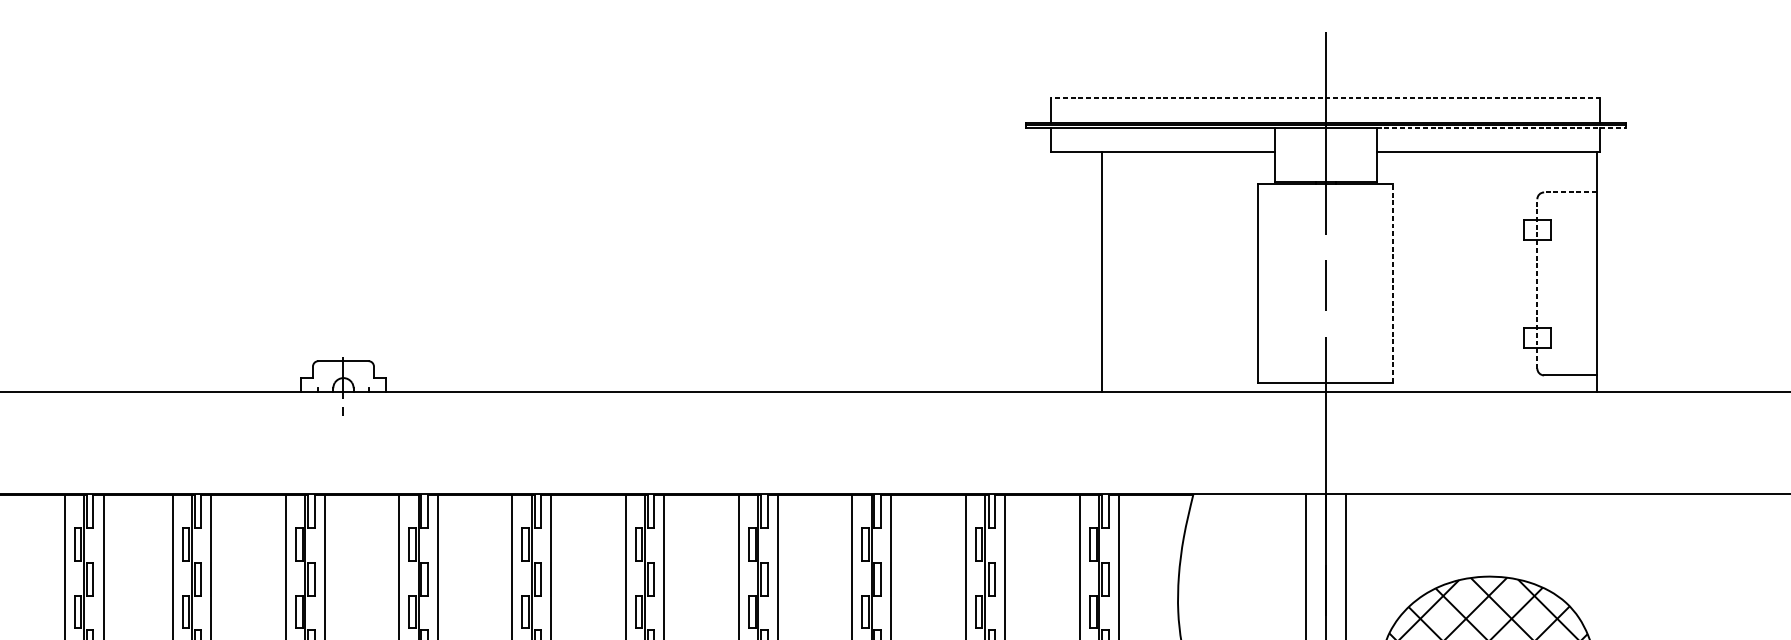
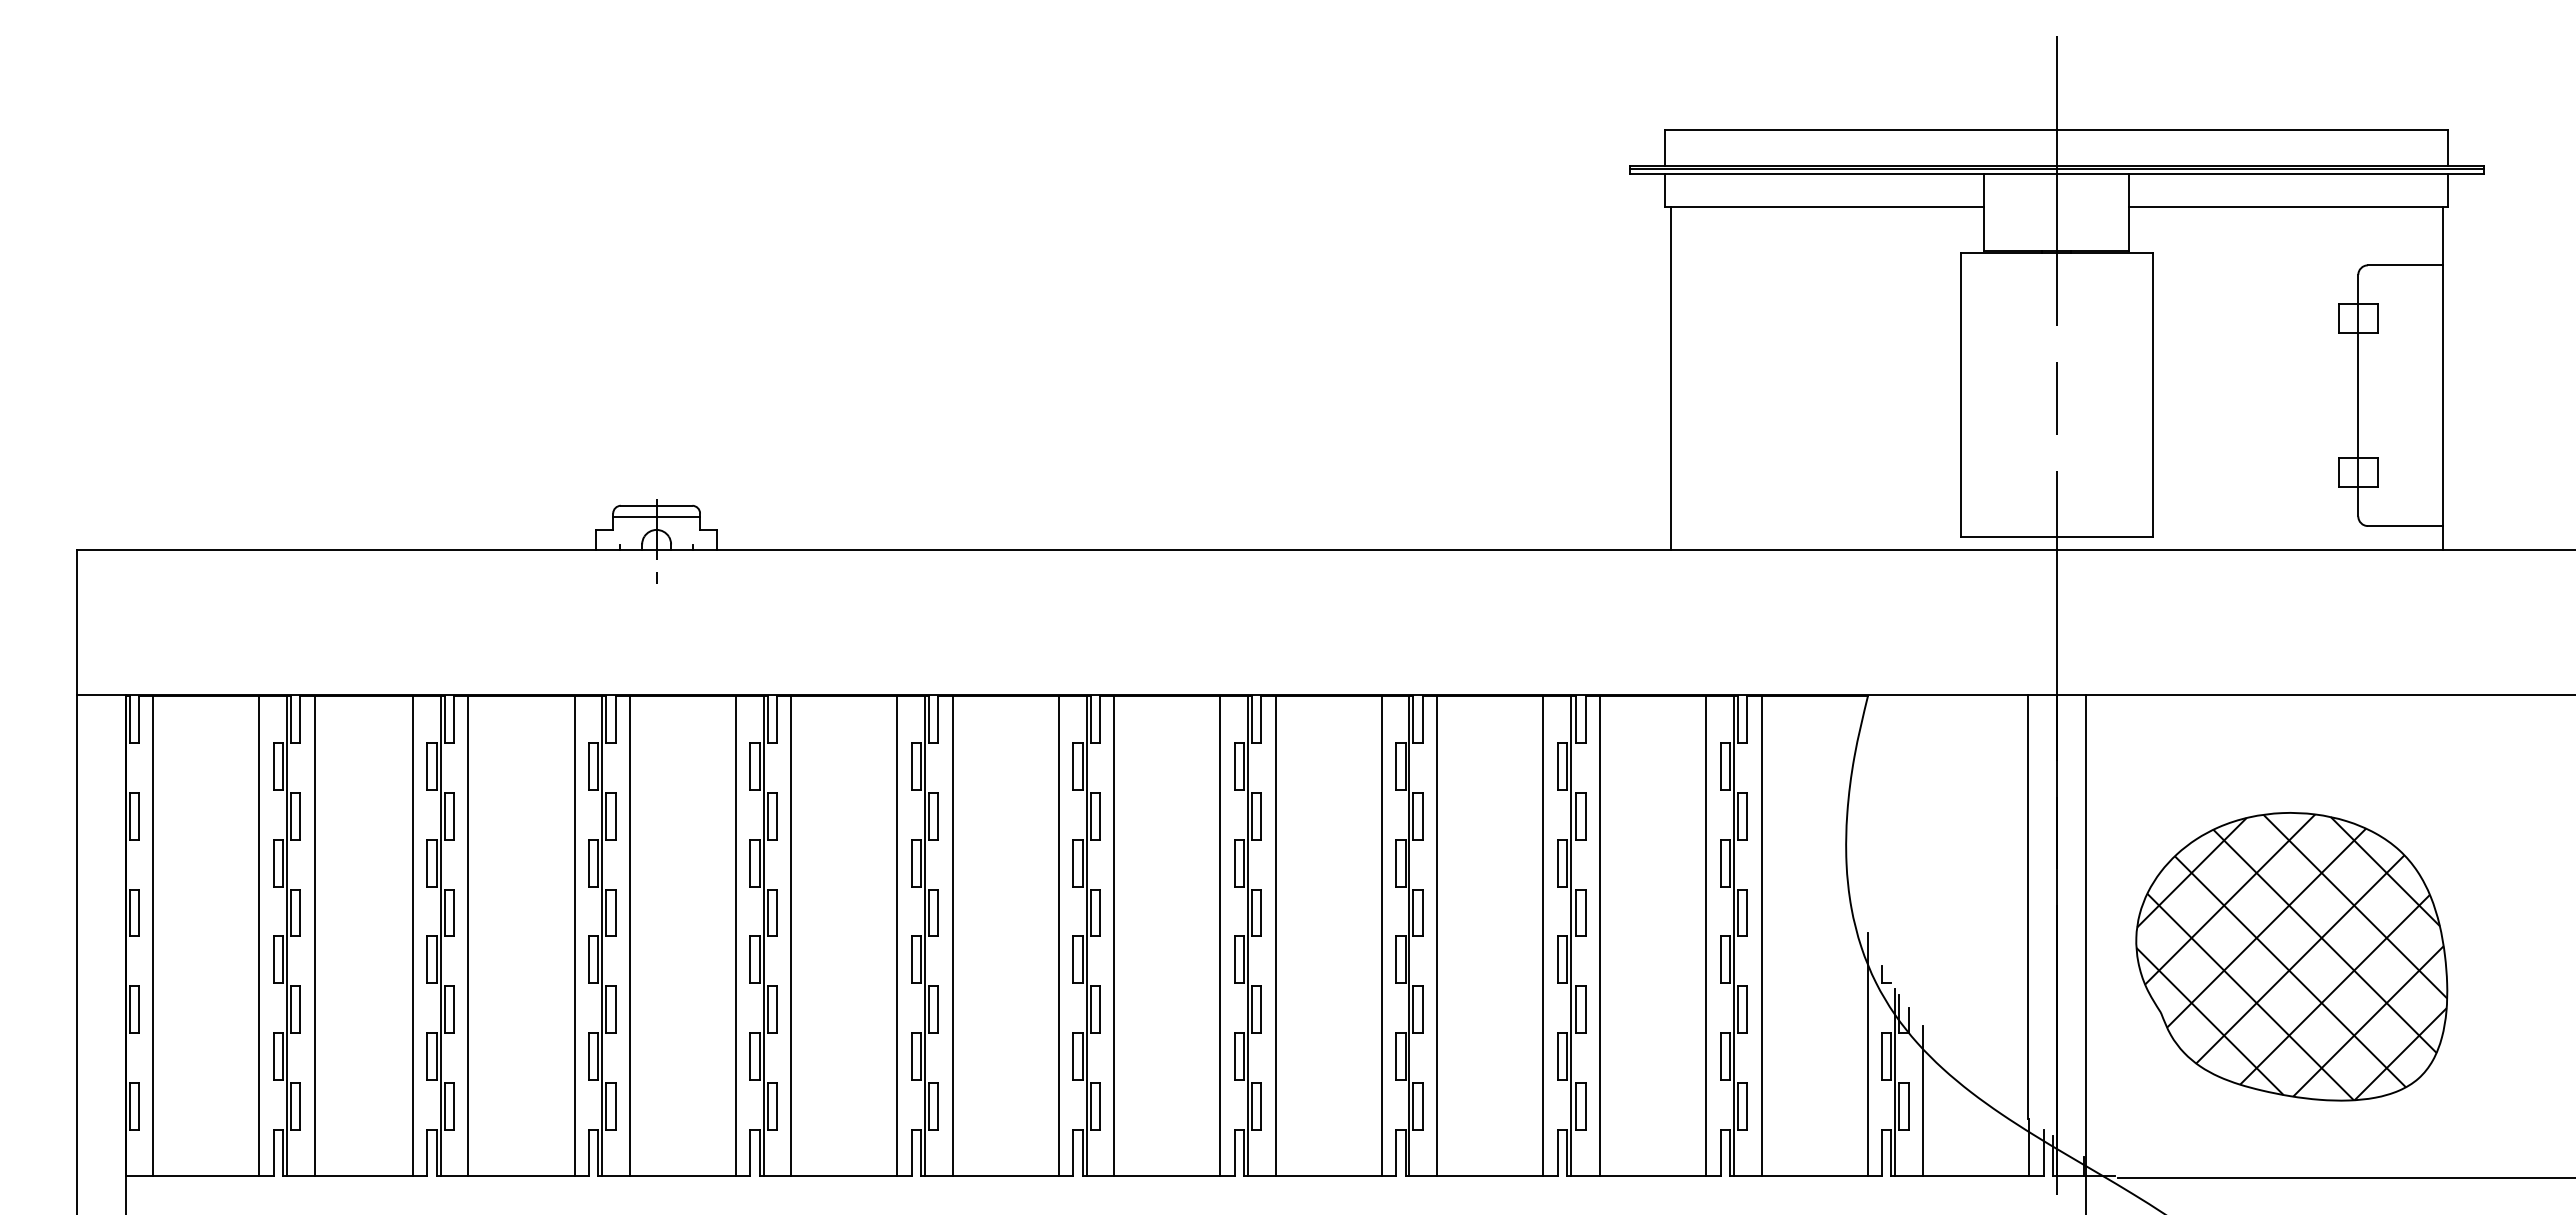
line: (1325, 97) -> (2056, 130), dashed -> solid
line: (1501, 128) -> (2307, 173), dashed -> solid
line: (1570, 192) -> (2405, 265), dashed -> solid
line: (1101, 271) -> (1670, 378), moved
line: (1392, 283) -> (2152, 394), dashed -> solid
line: (1537, 283) -> (2358, 395), dashed -> solid
line: (343, 369) -> (656, 517), added

